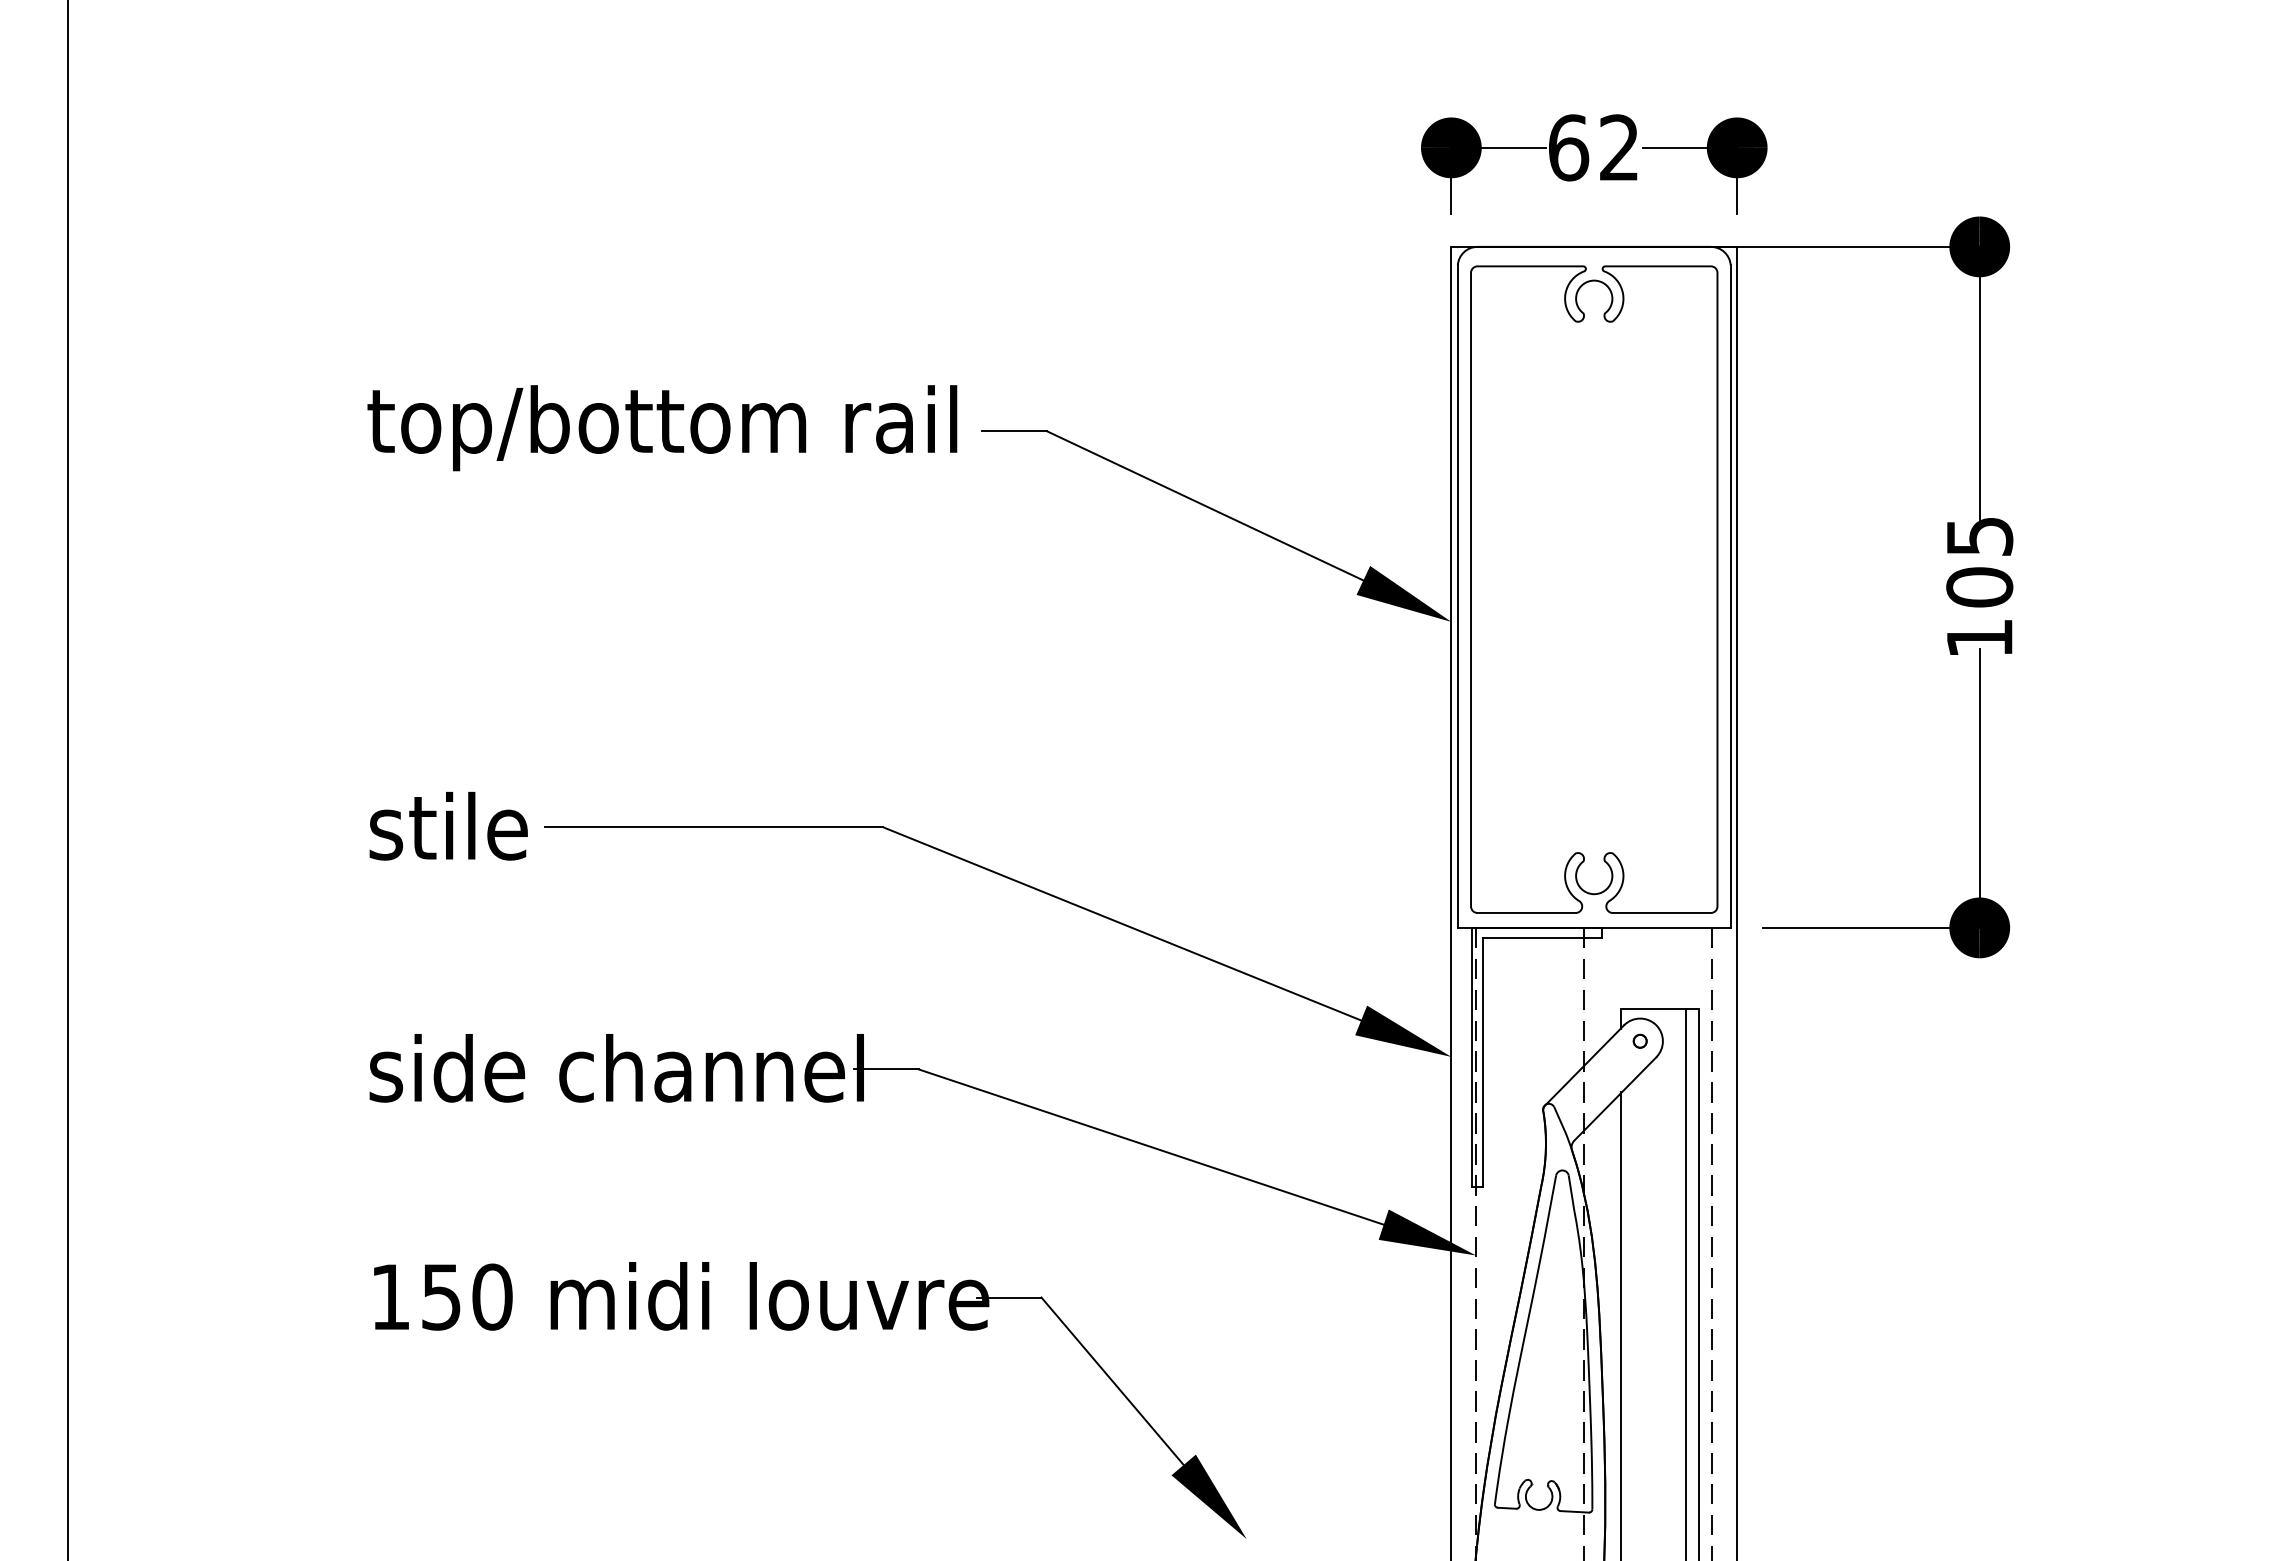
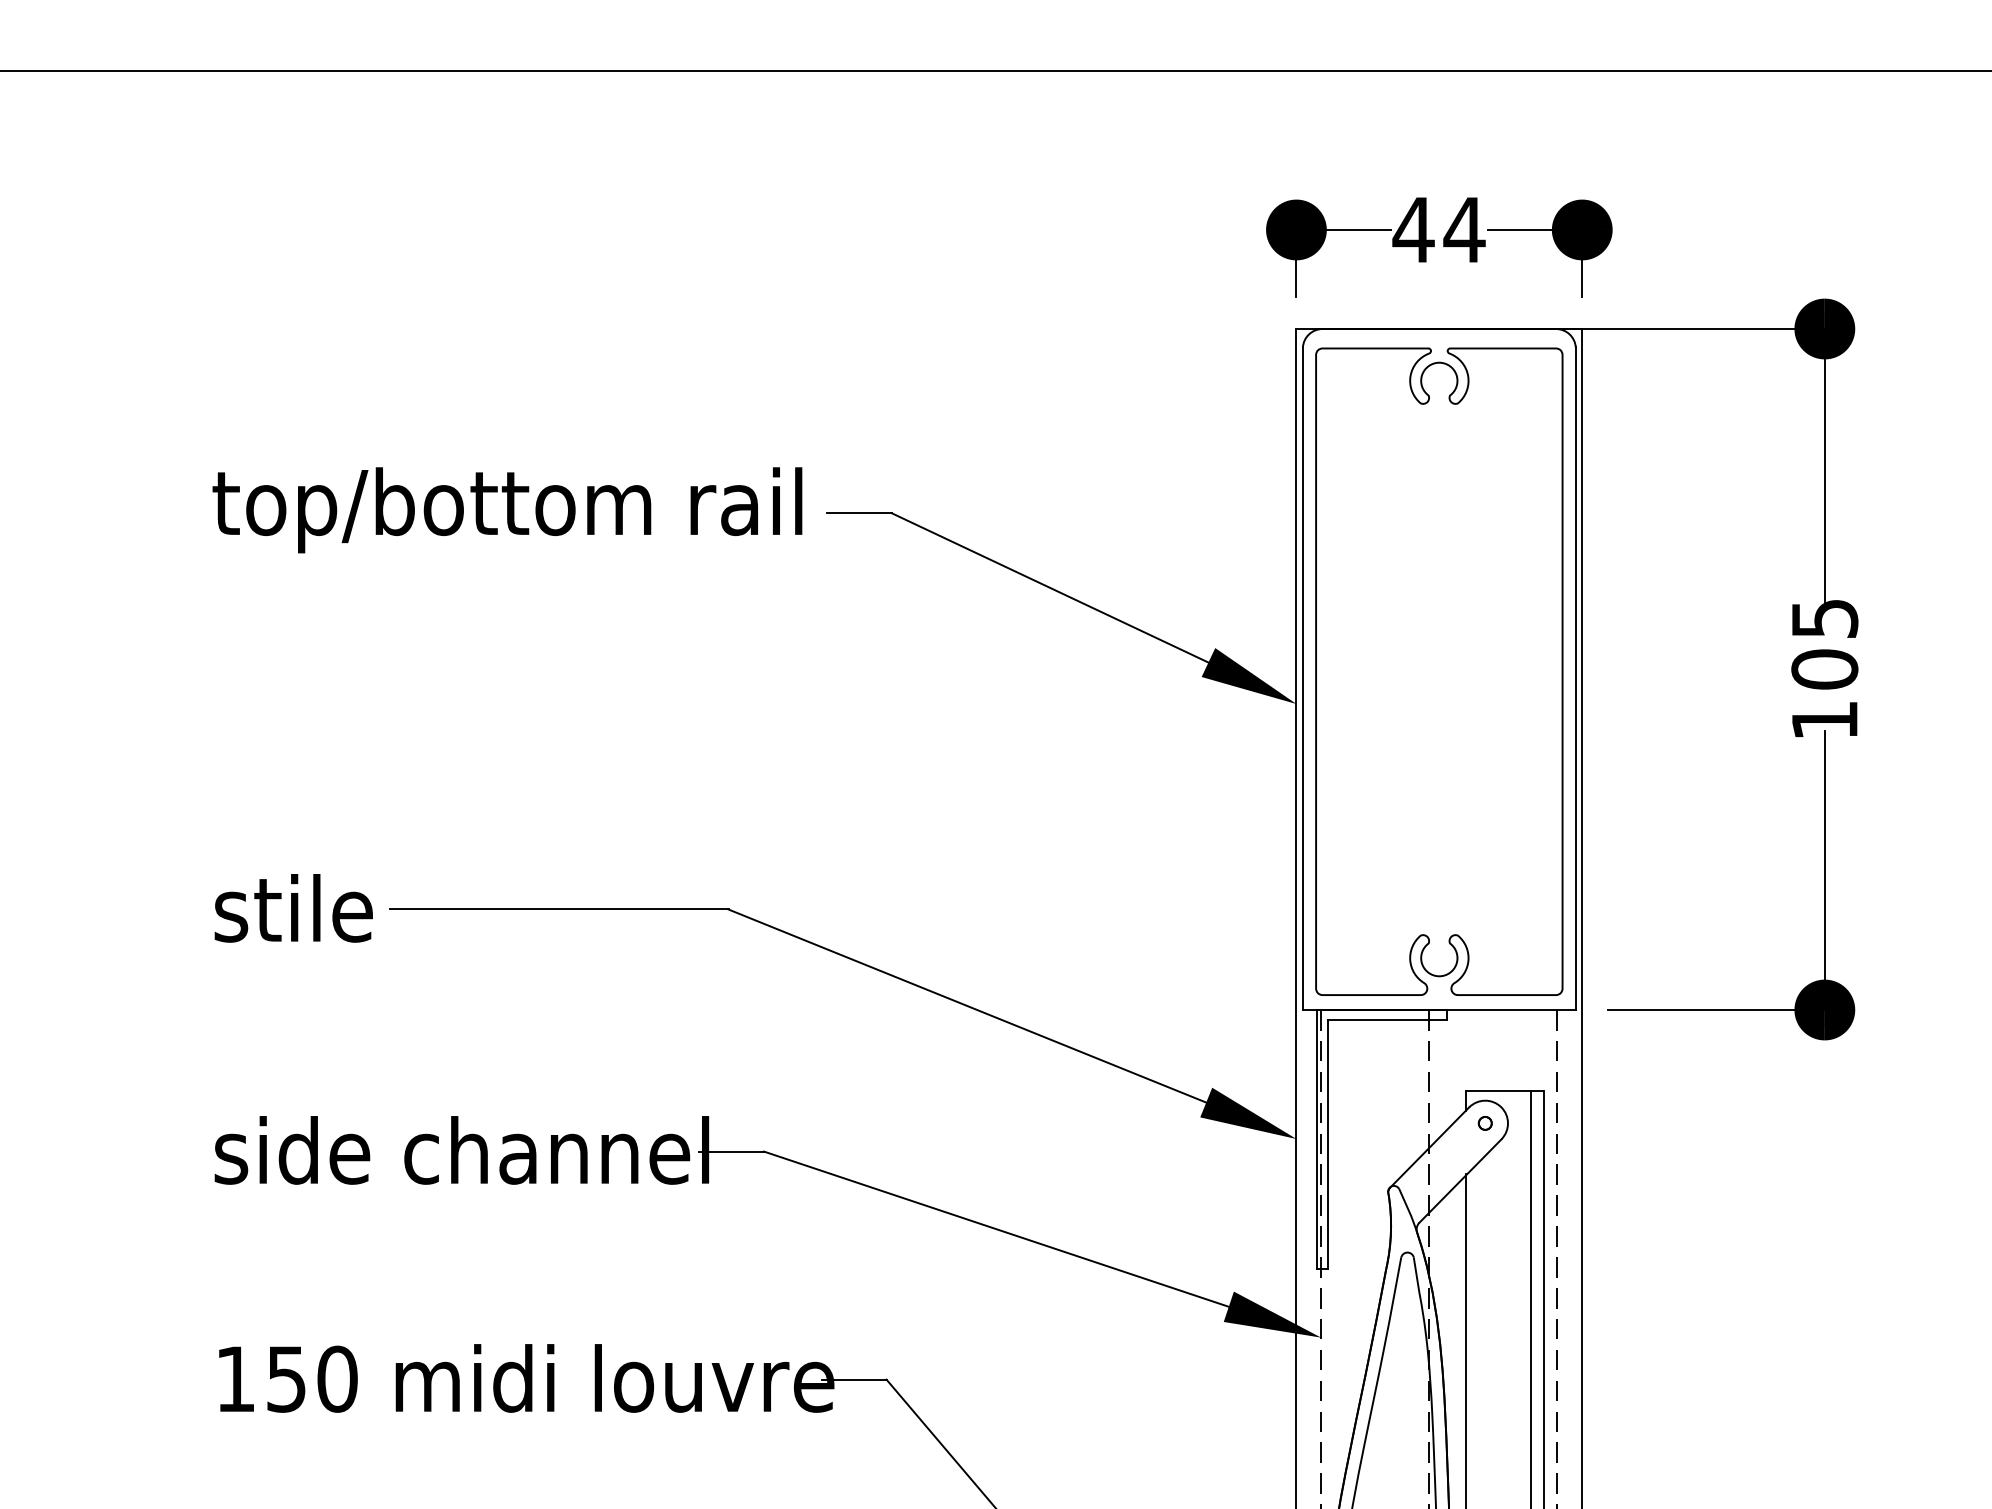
text: (1593, 147) -> (1438, 229), 62 -> 44

